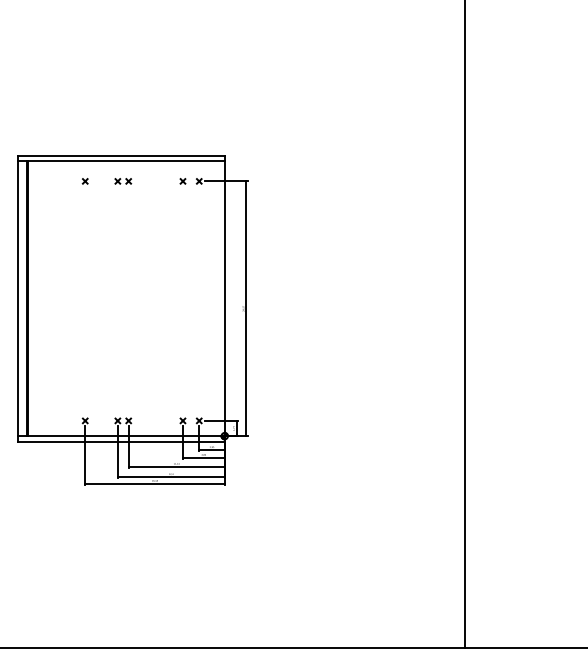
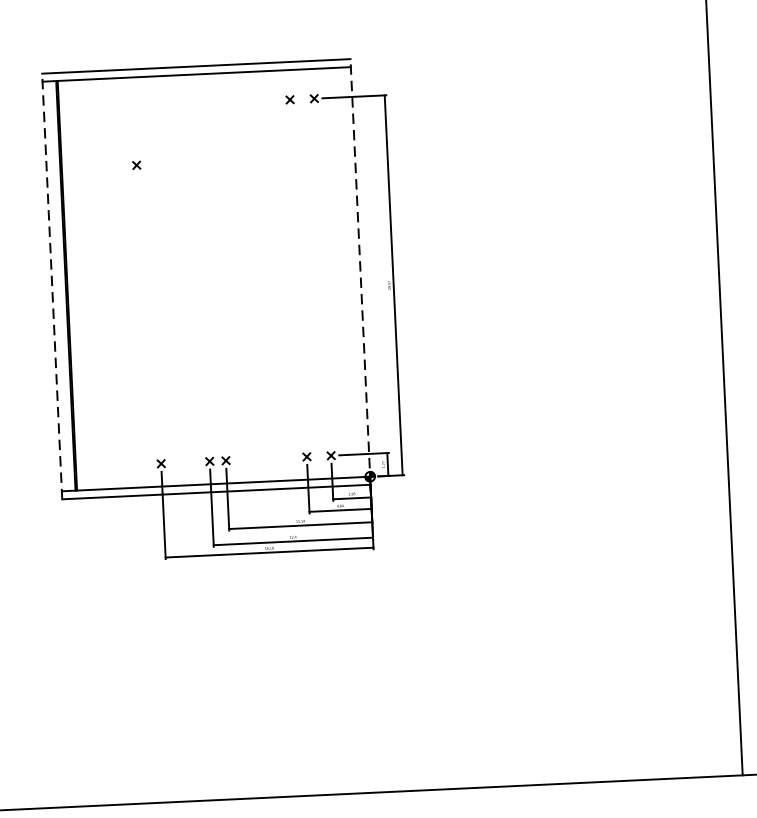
part: (84, 181) -> (135, 165), moved
part: (123, 181) -> (201, 104), removed
line: (17, 298) -> (51, 286), solid -> dashed
line: (224, 298) -> (360, 271), solid -> dashed

